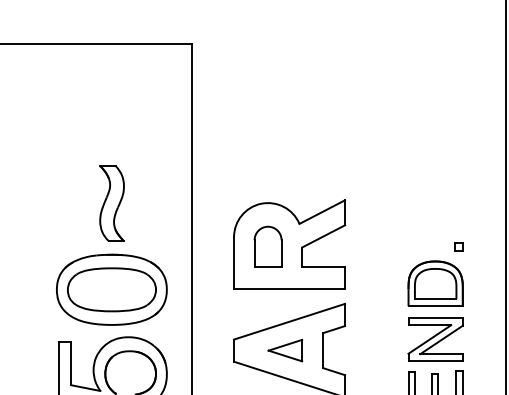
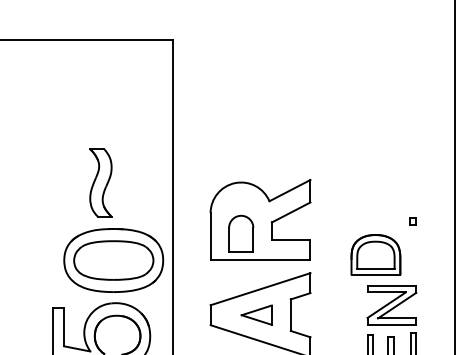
part: (268, 246) -> (241, 233), moved
part: (435, 283) -> (375, 254), moved
part: (111, 289) -> (113, 260), moved

